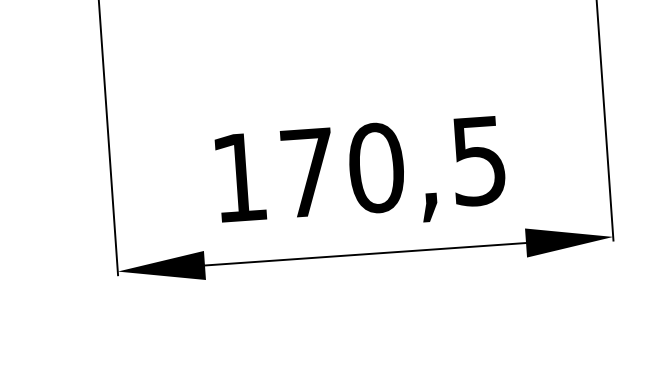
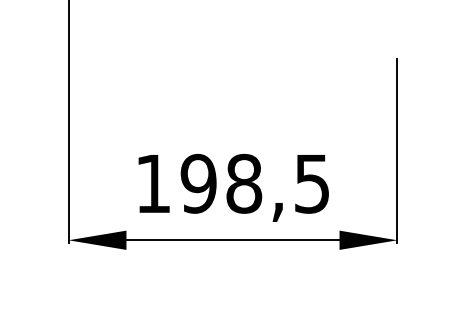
text: (342, 169) -> (221, 183), 170,5 -> 198,5

